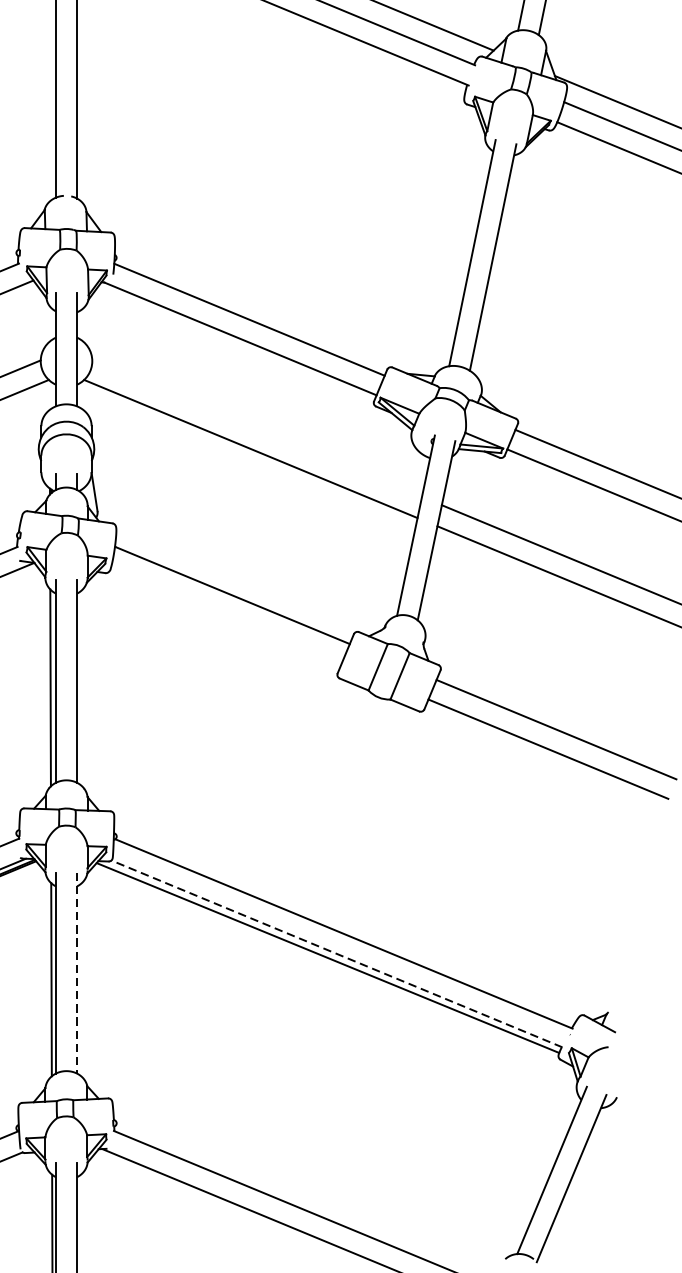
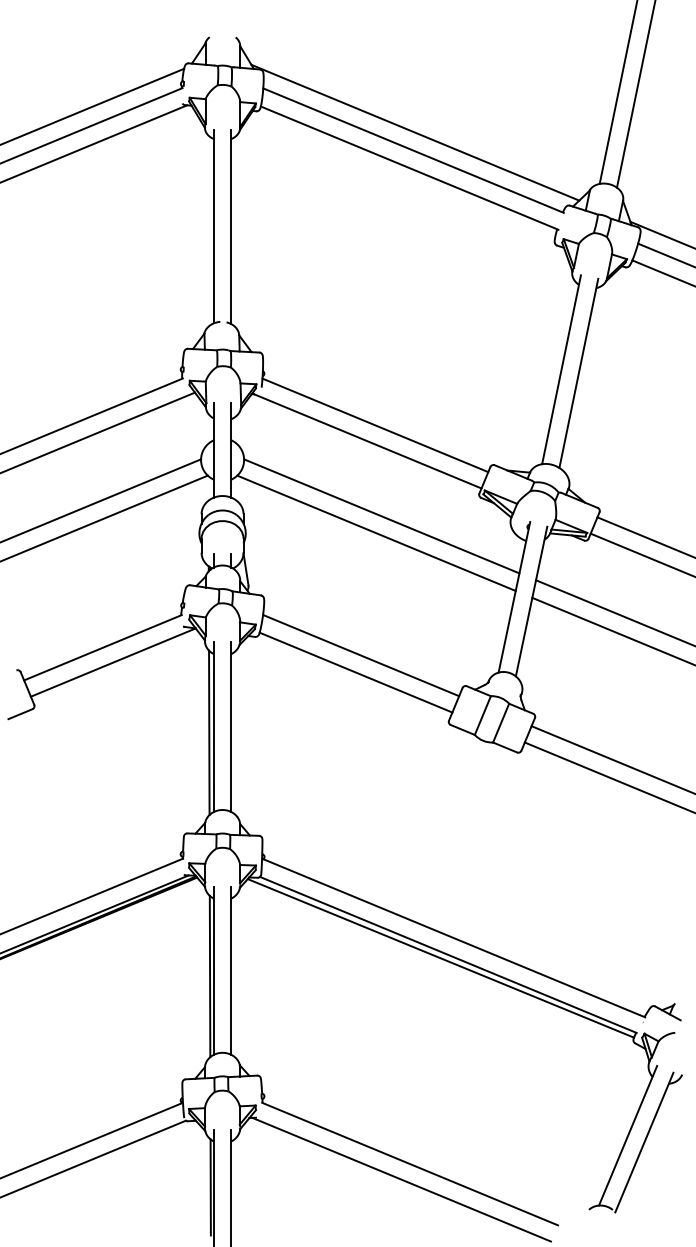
line: (256, 428) -> (381, 516), added
line: (225, 615) -> (355, 672), added
line: (337, 953) -> (448, 954), dashed -> solid
line: (77, 972) -> (231, 970), dashed -> solid

